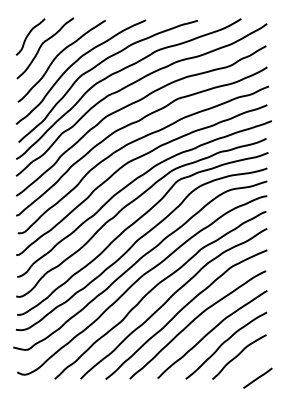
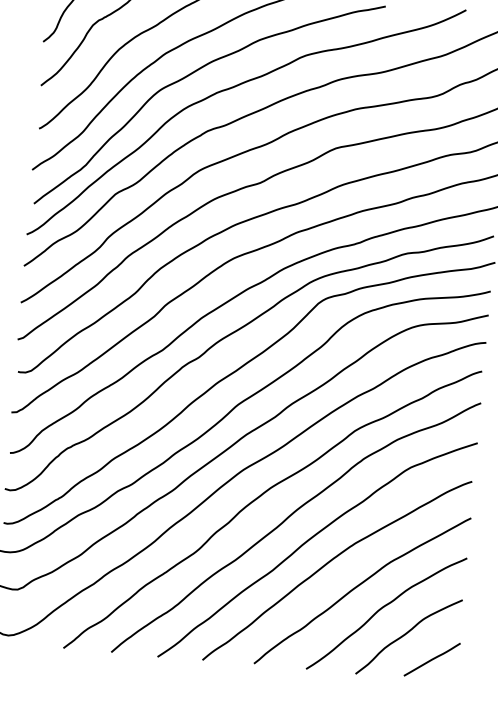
line: (257, 377) -> (431, 658), moved

